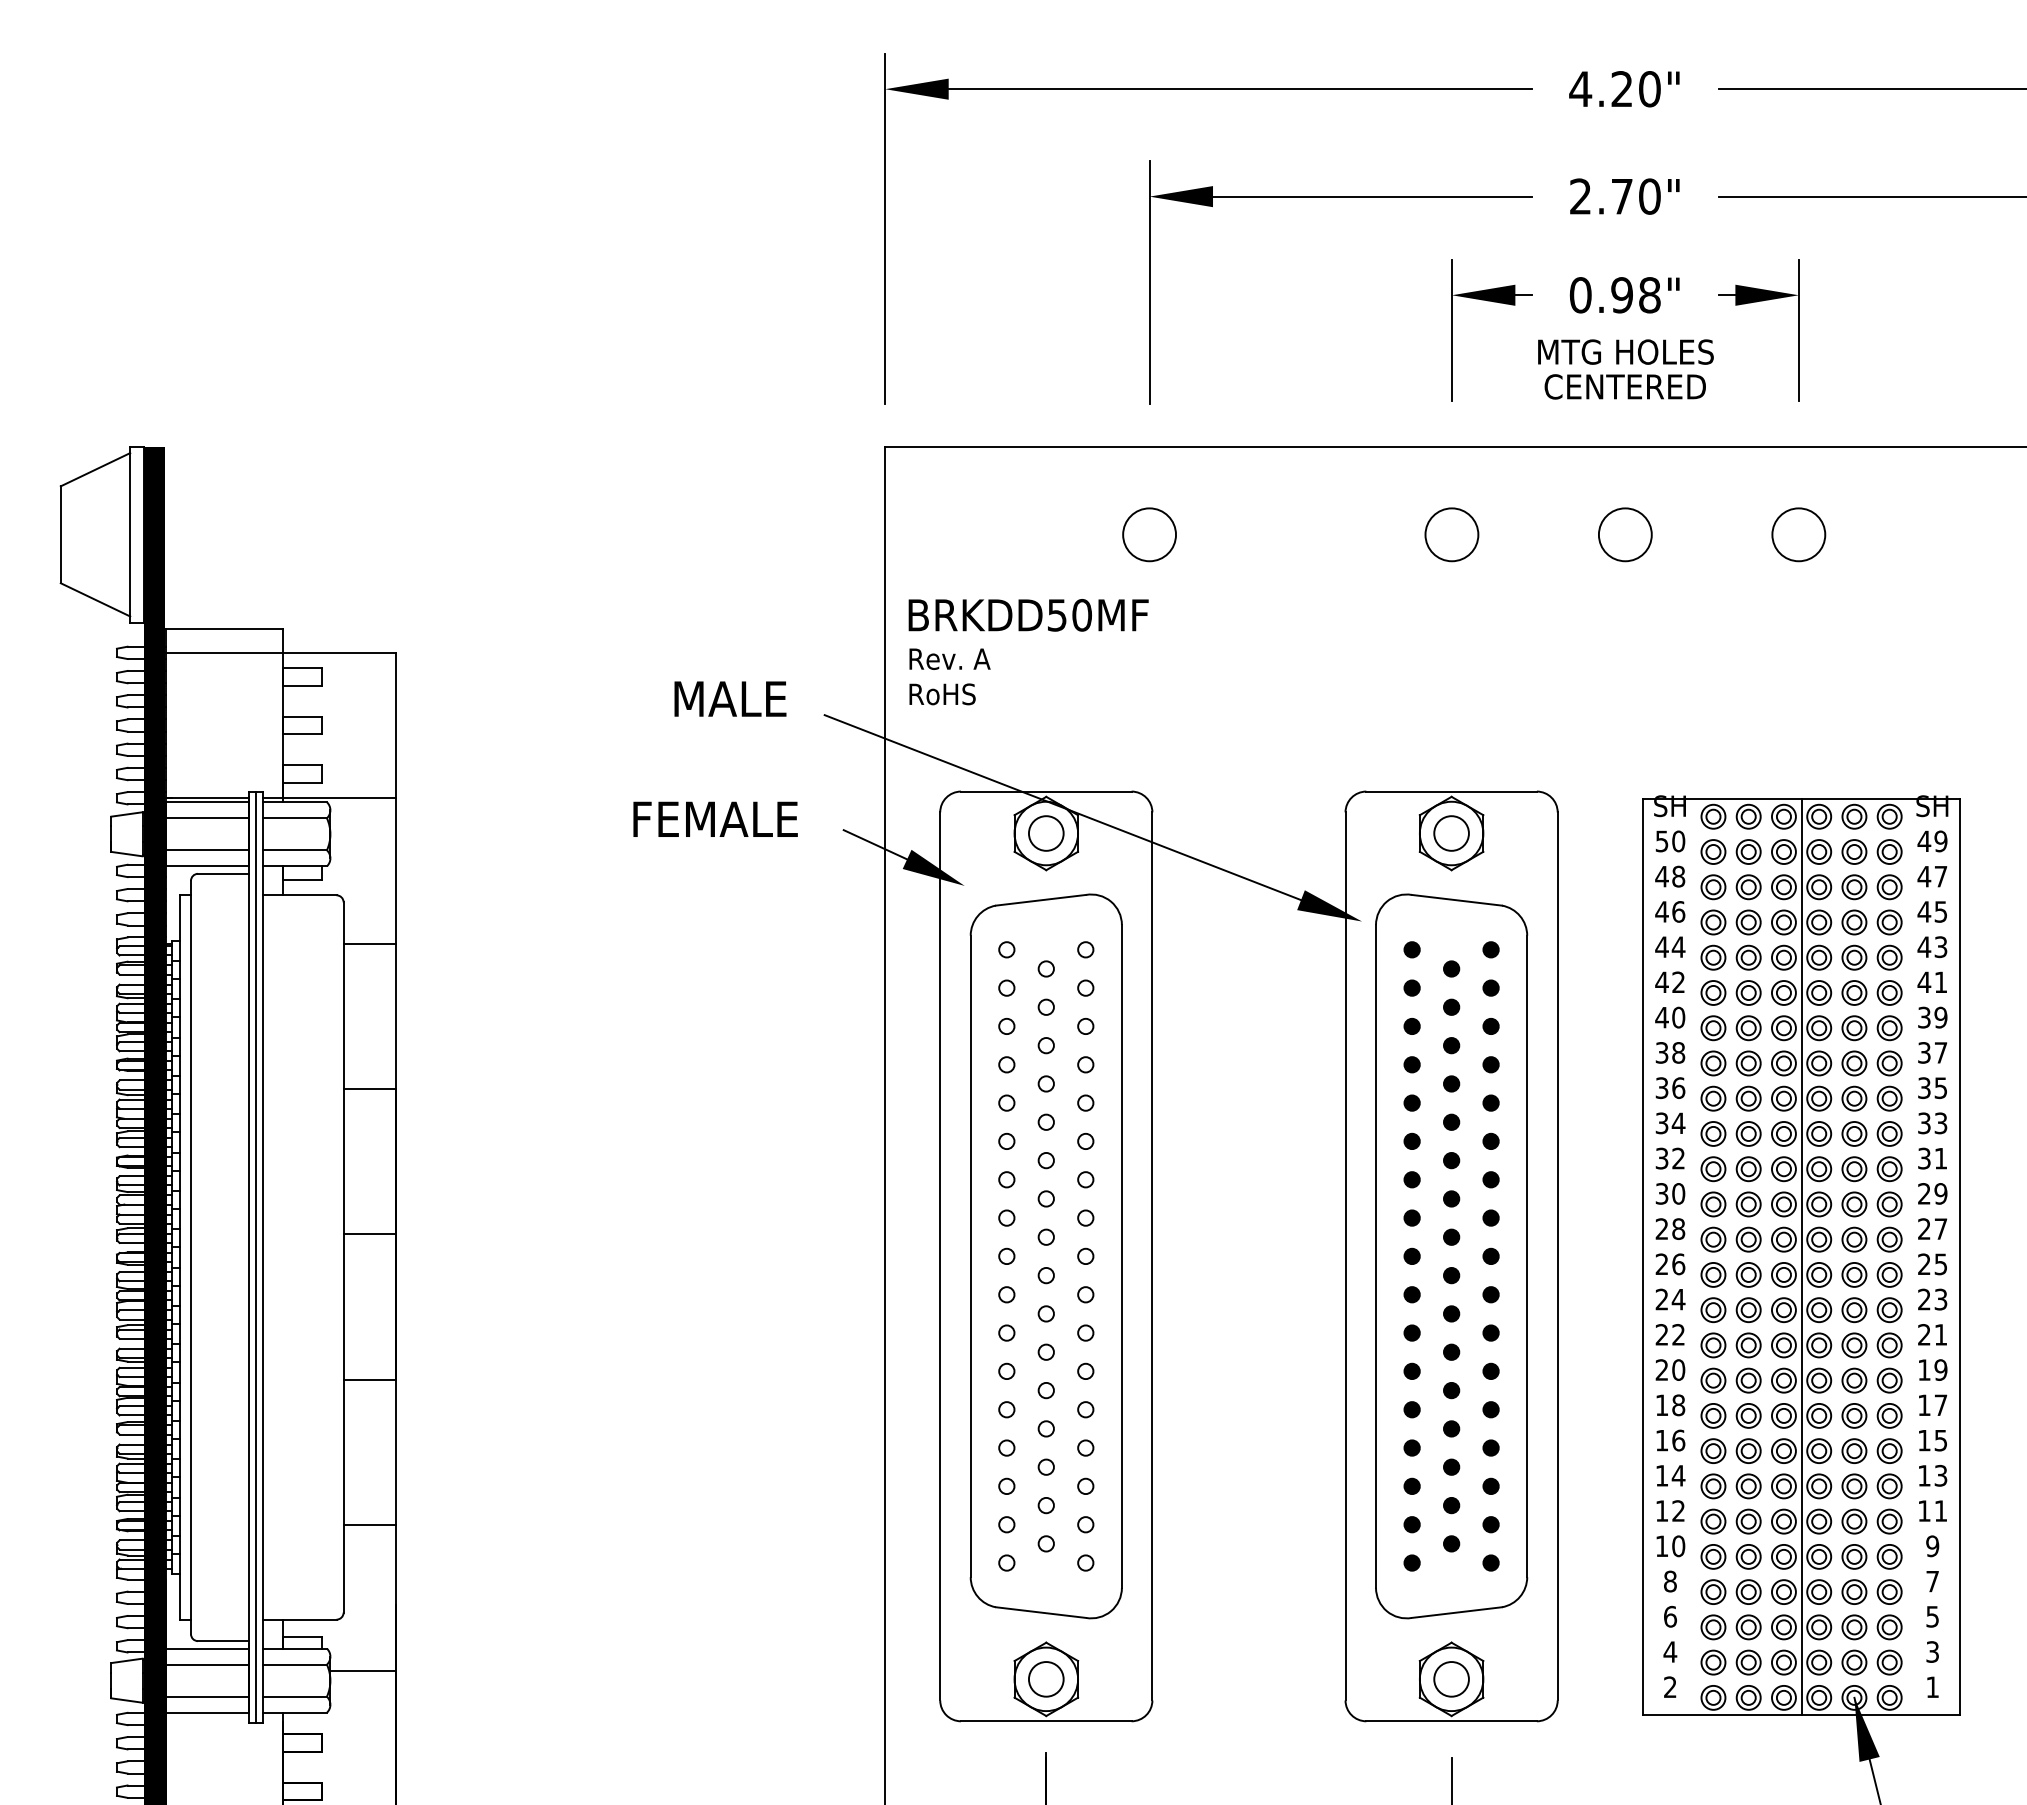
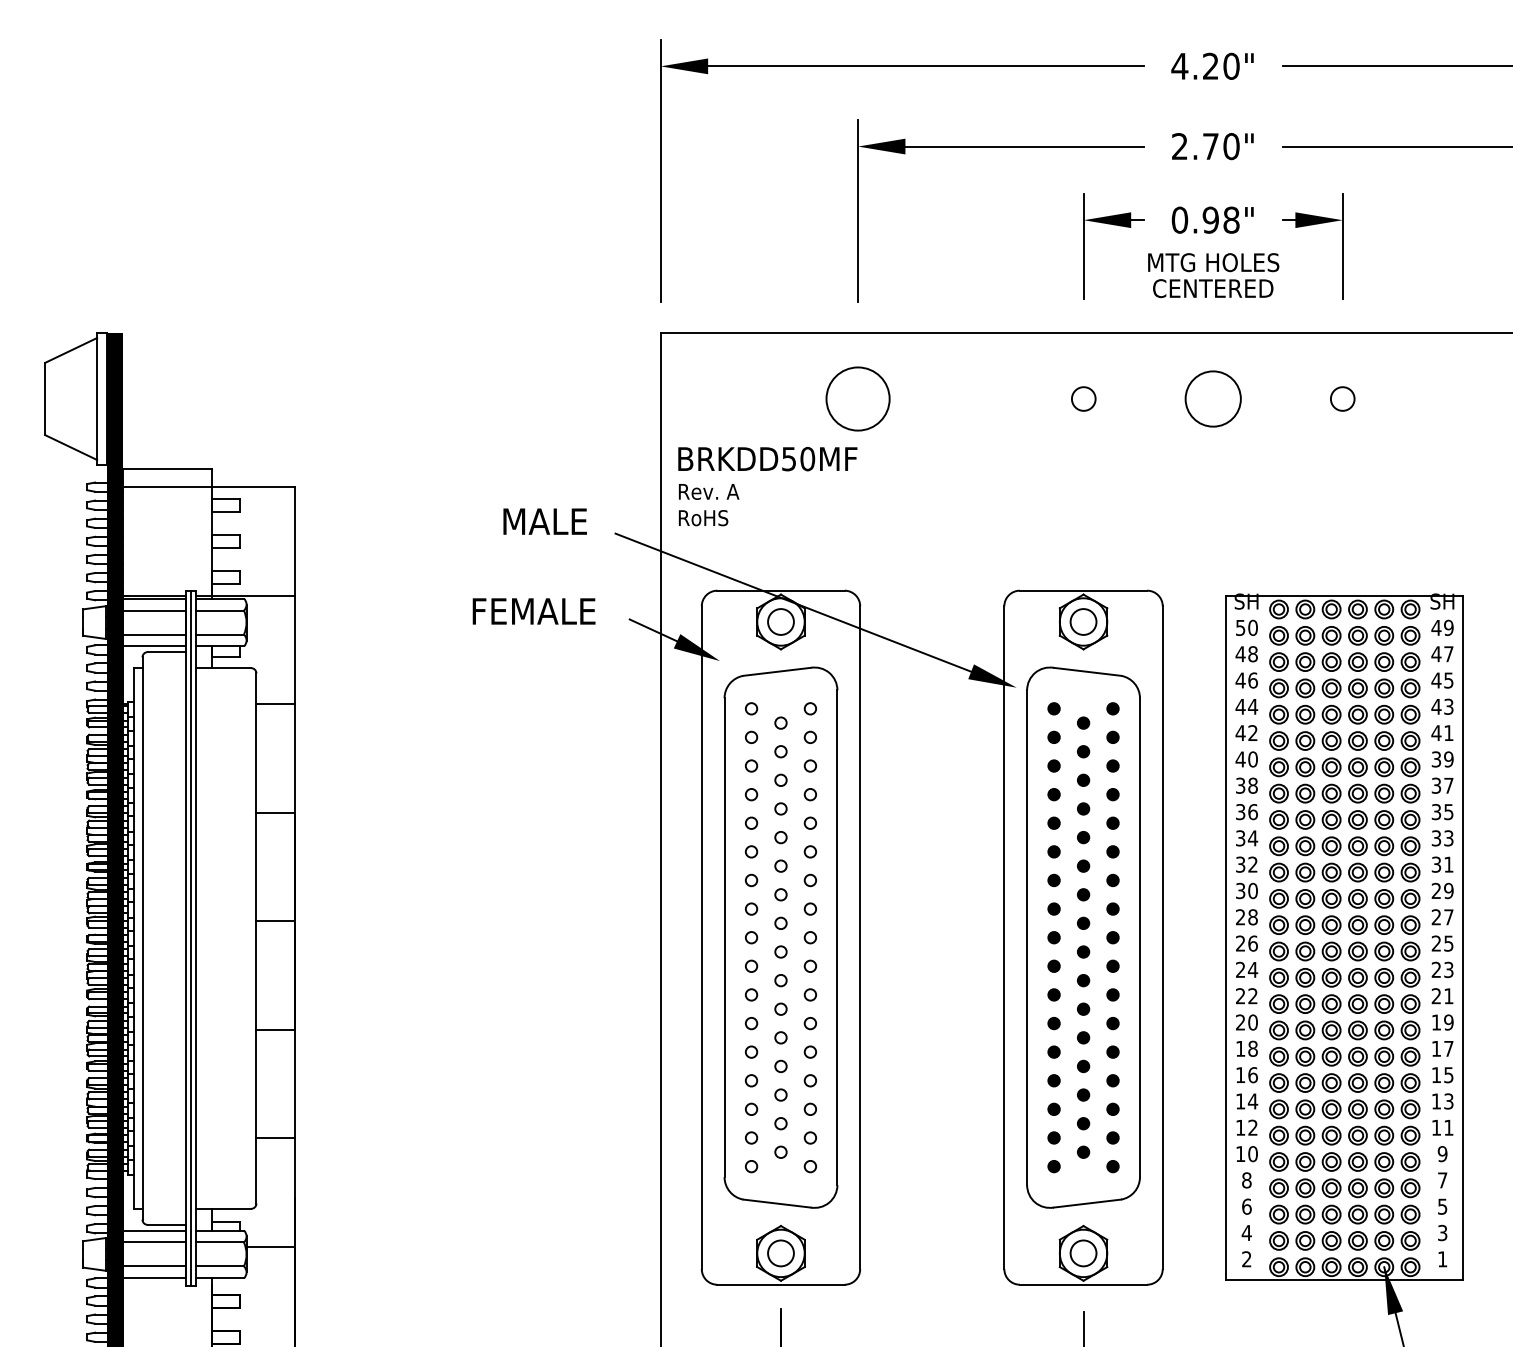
circle: (1149, 534) -> (858, 398), size x1.6
circle: (1451, 534) -> (1083, 398), size x0.6
circle: (1624, 534) -> (1212, 398), size x1.4
circle: (1798, 534) -> (1342, 398), size x0.6
line: (1801, 1257) -> (1344, 938), removed

